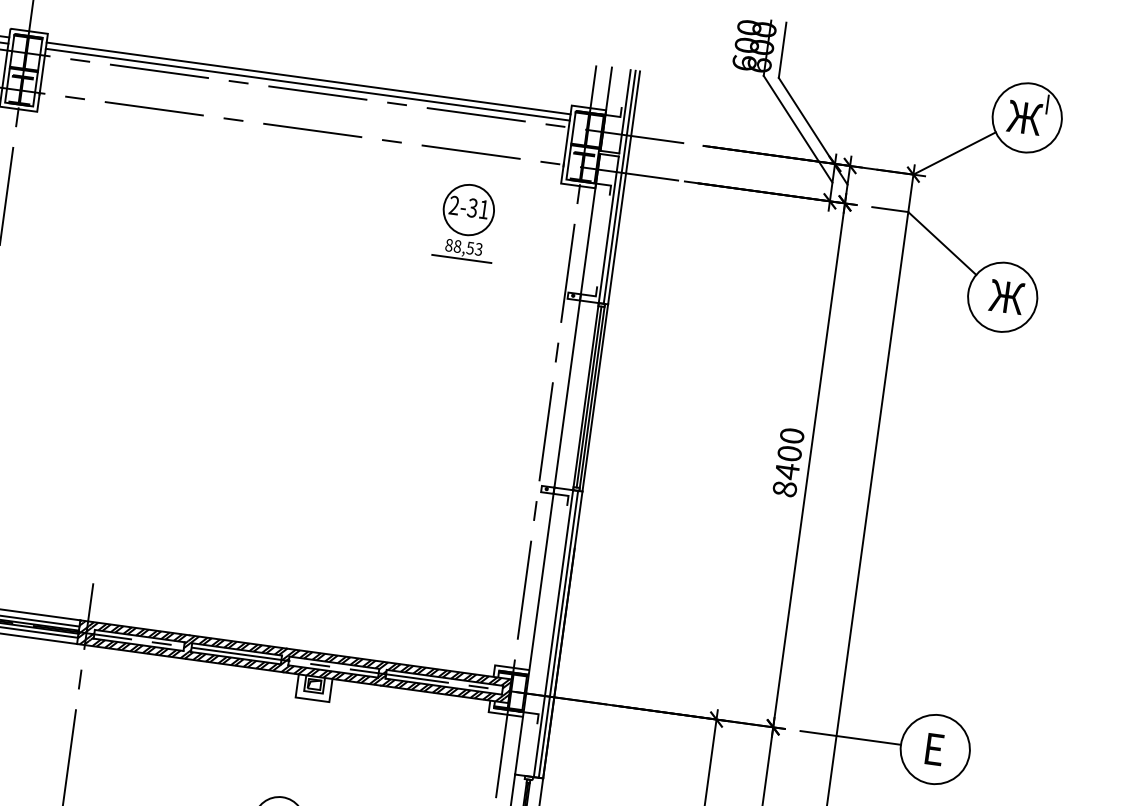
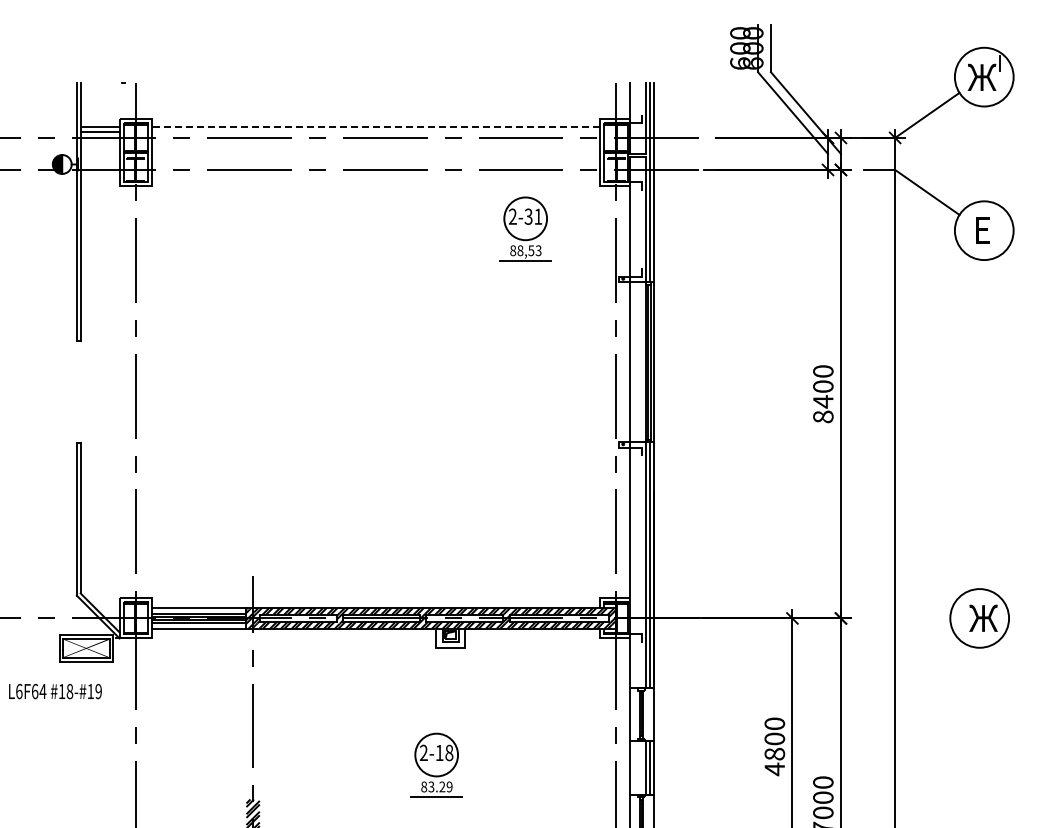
line: (308, 78) -> (375, 126), solid -> dashed
line: (307, 85) -> (375, 132), removed
text: (1006, 296) -> (987, 229), Ж -> Е
line: (850, 738) -> (907, 618), removed
text: (939, 749) -> (983, 617), Е -> Ж

